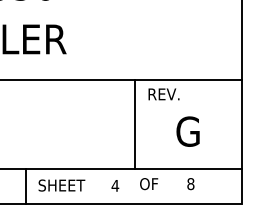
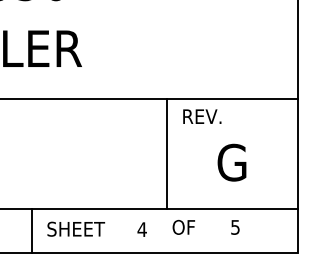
text: (190, 183) -> (235, 226), 8 -> 5

